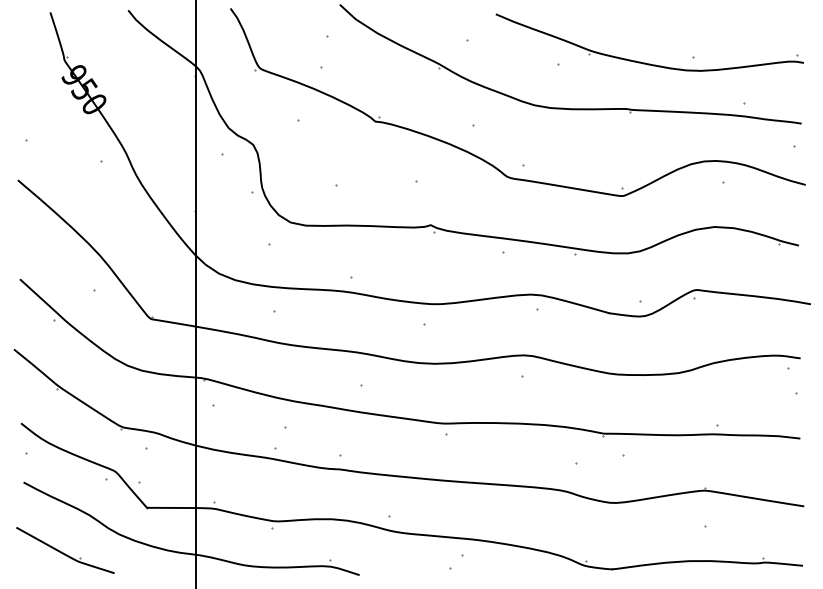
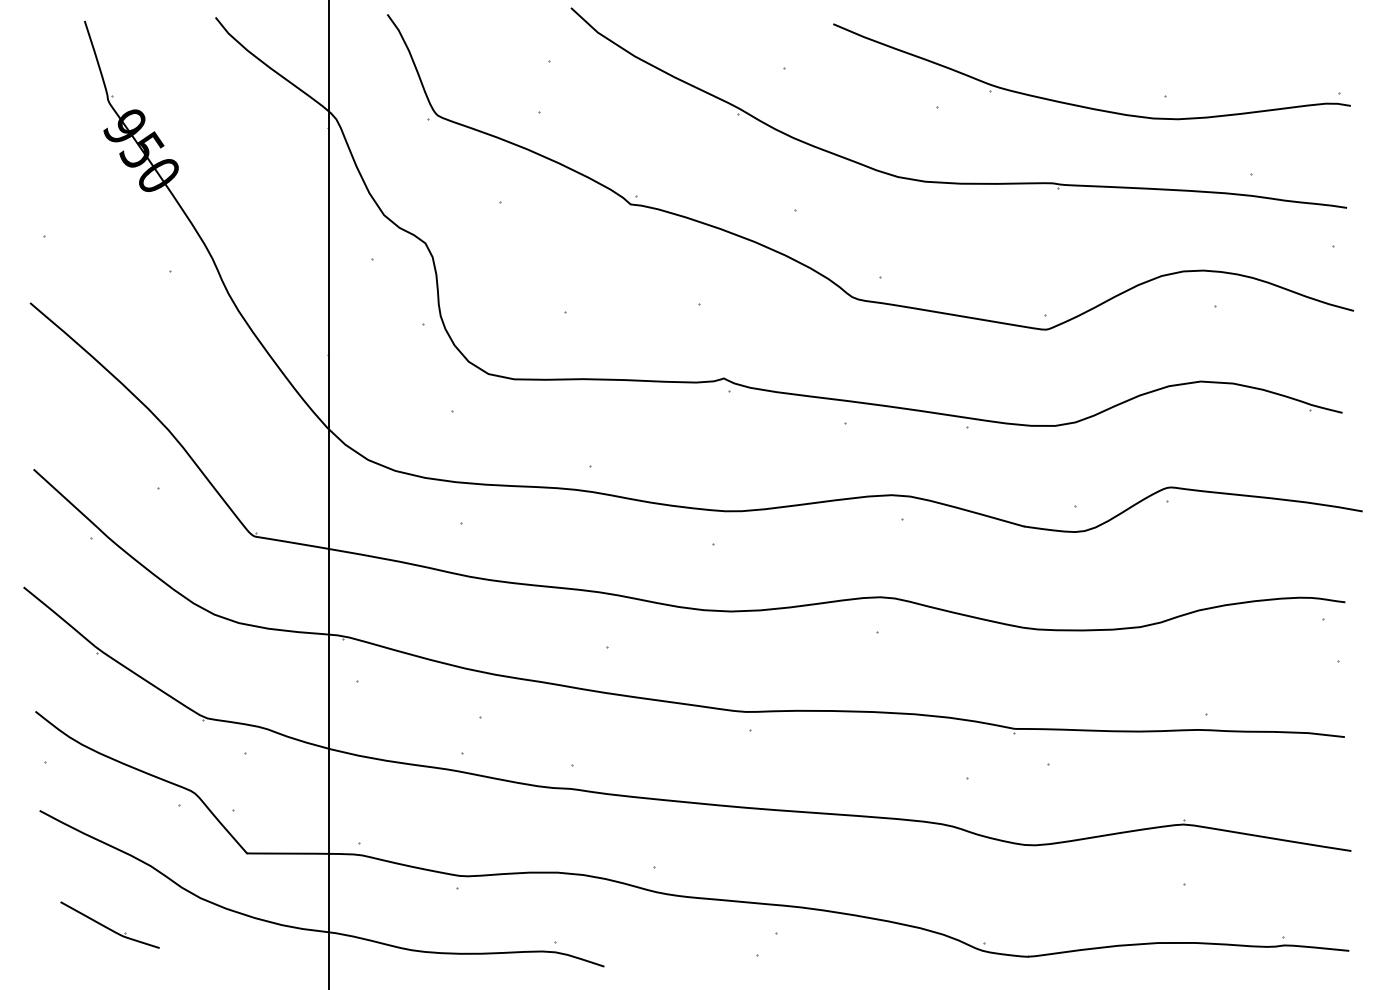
part: (65, 550) -> (110, 925), size x0.6

